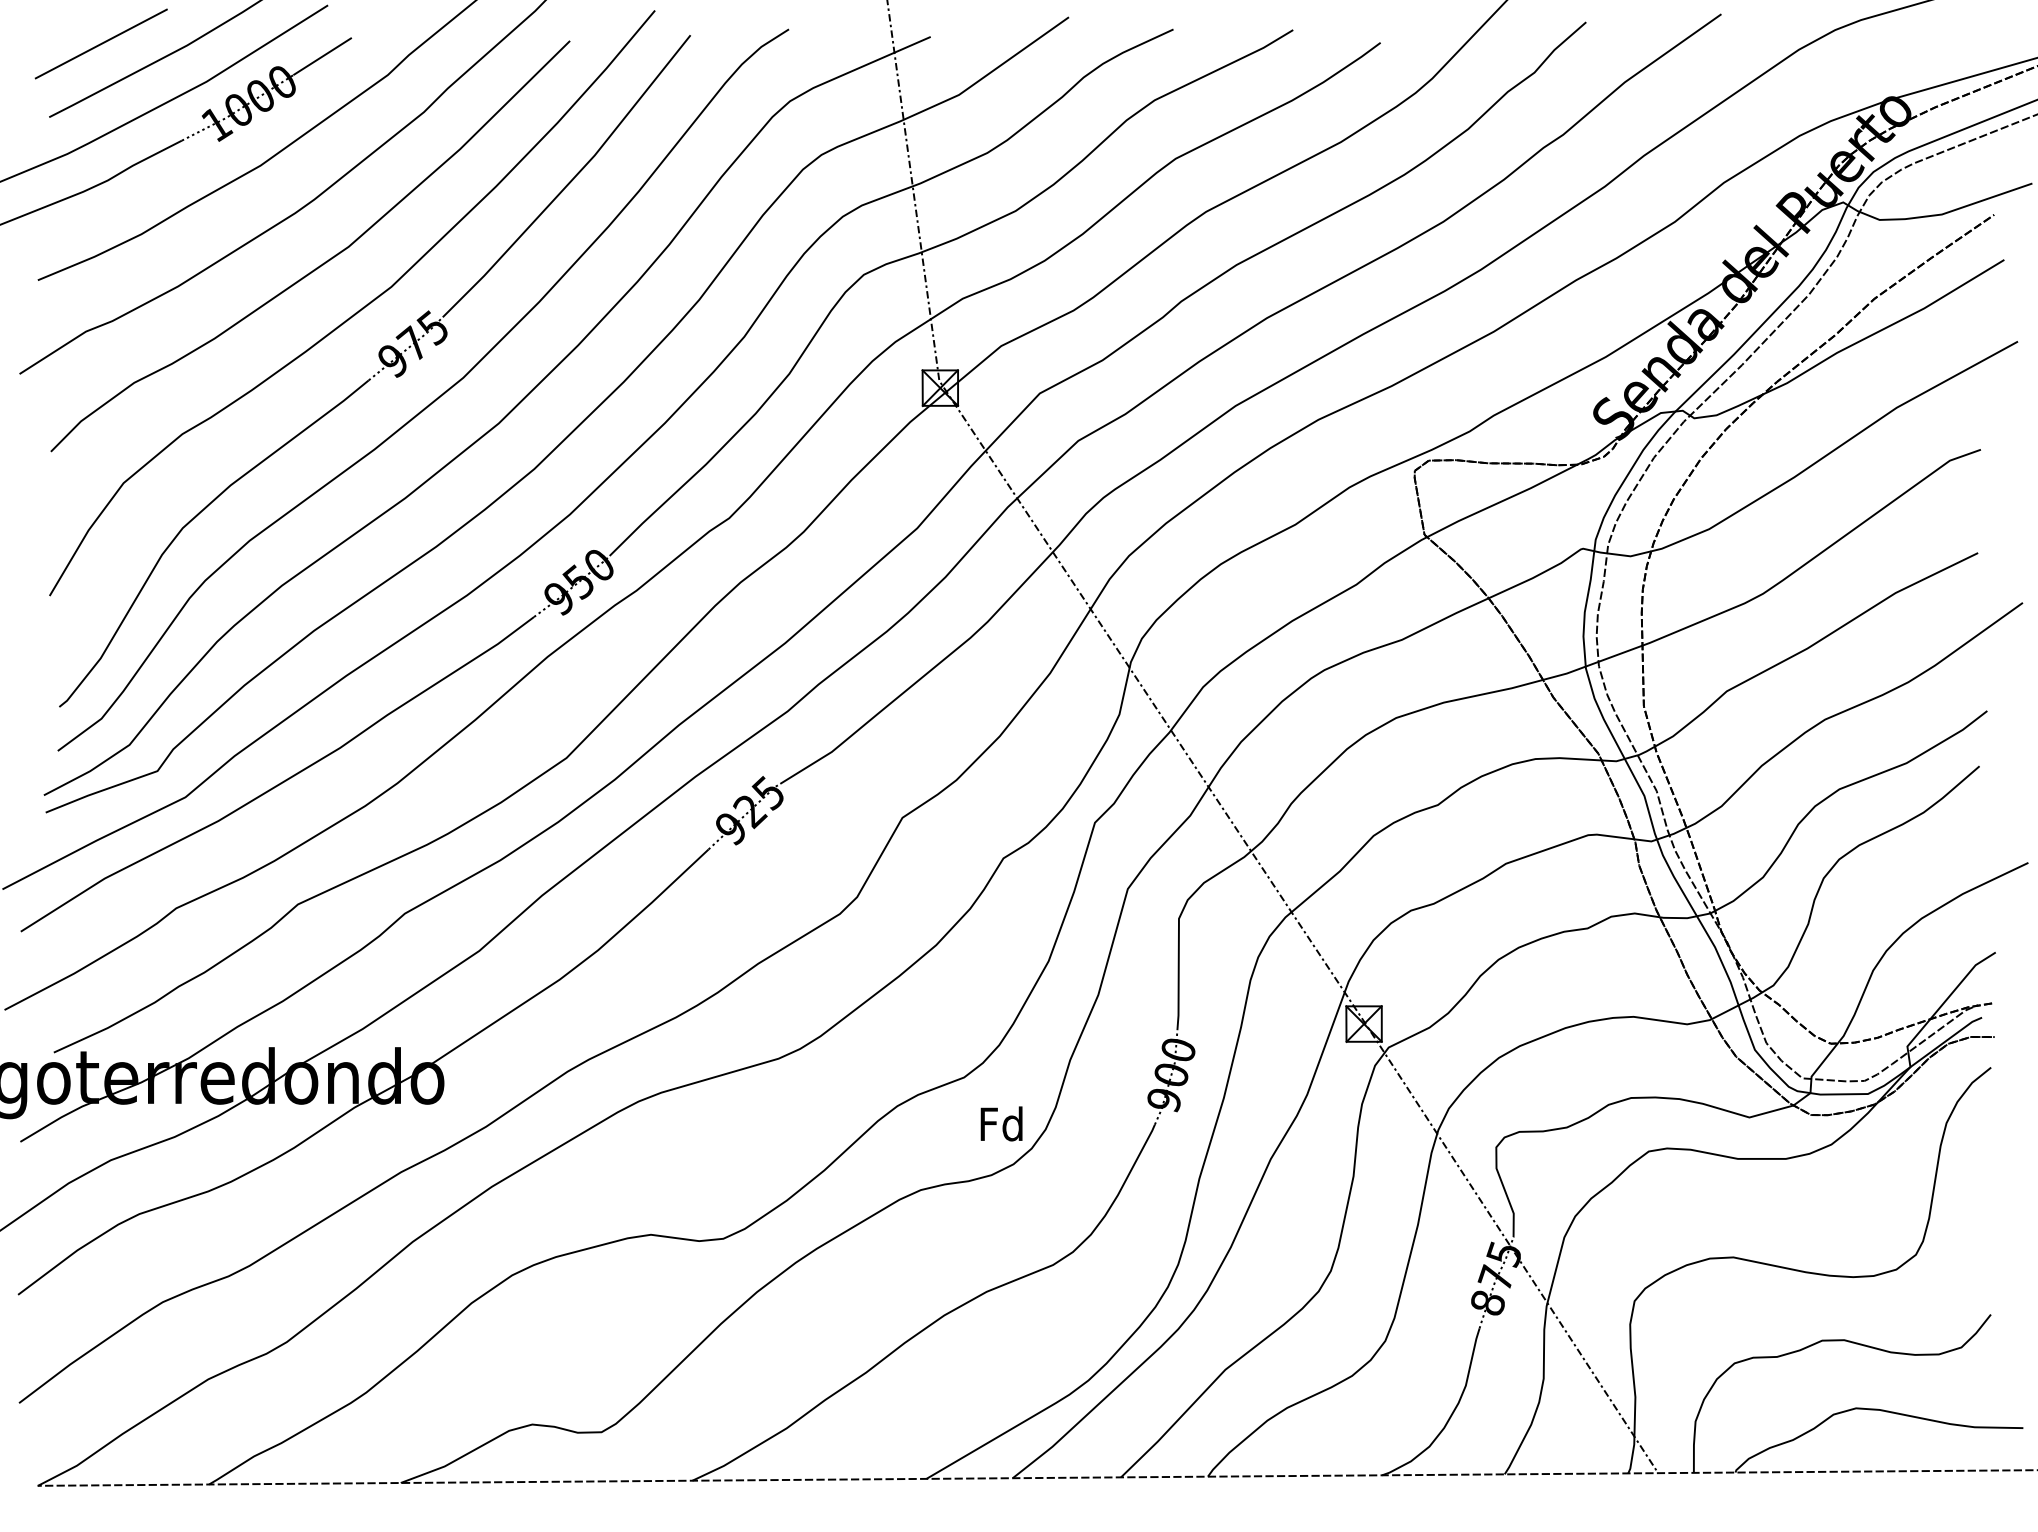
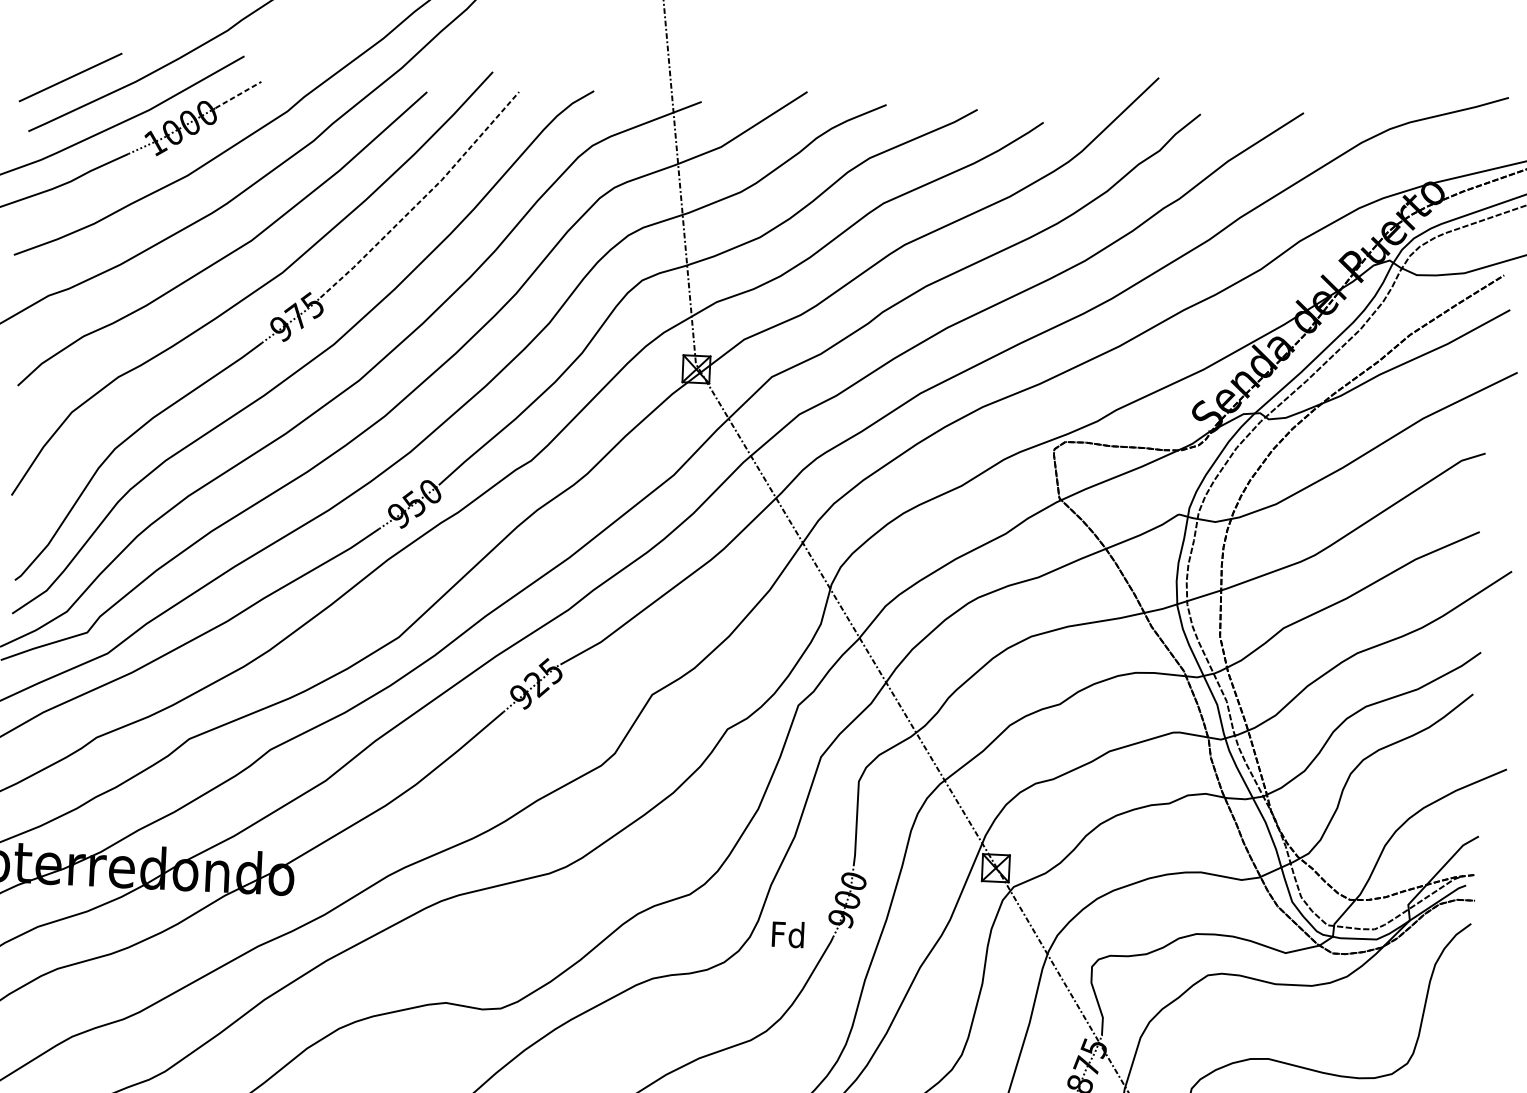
line: (322, 56) -> (238, 94), solid -> dashed
line: (571, 180) -> (423, 198), solid -> dashed
text: (1001, 1123) -> (788, 934), moved

